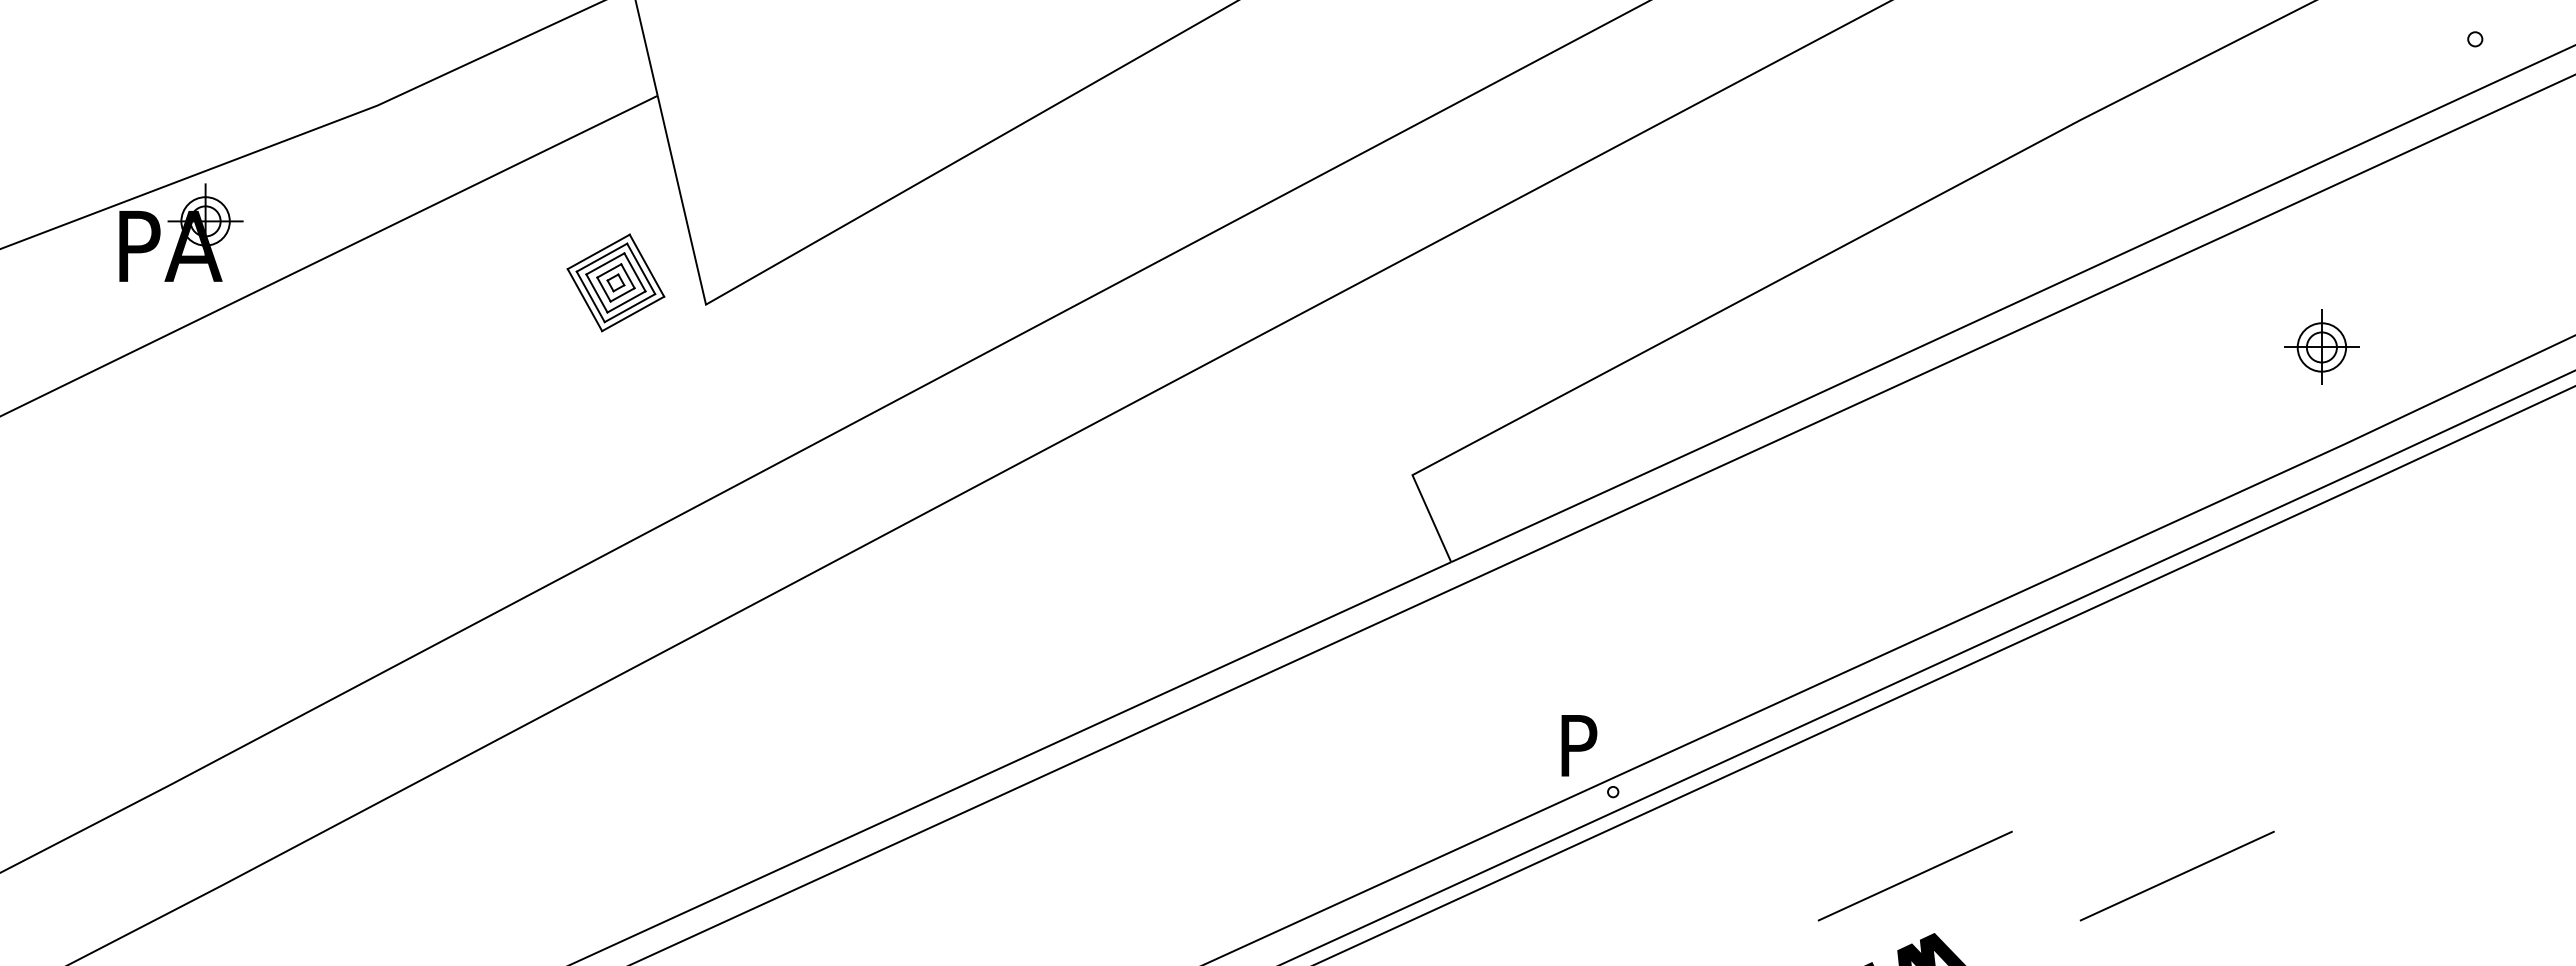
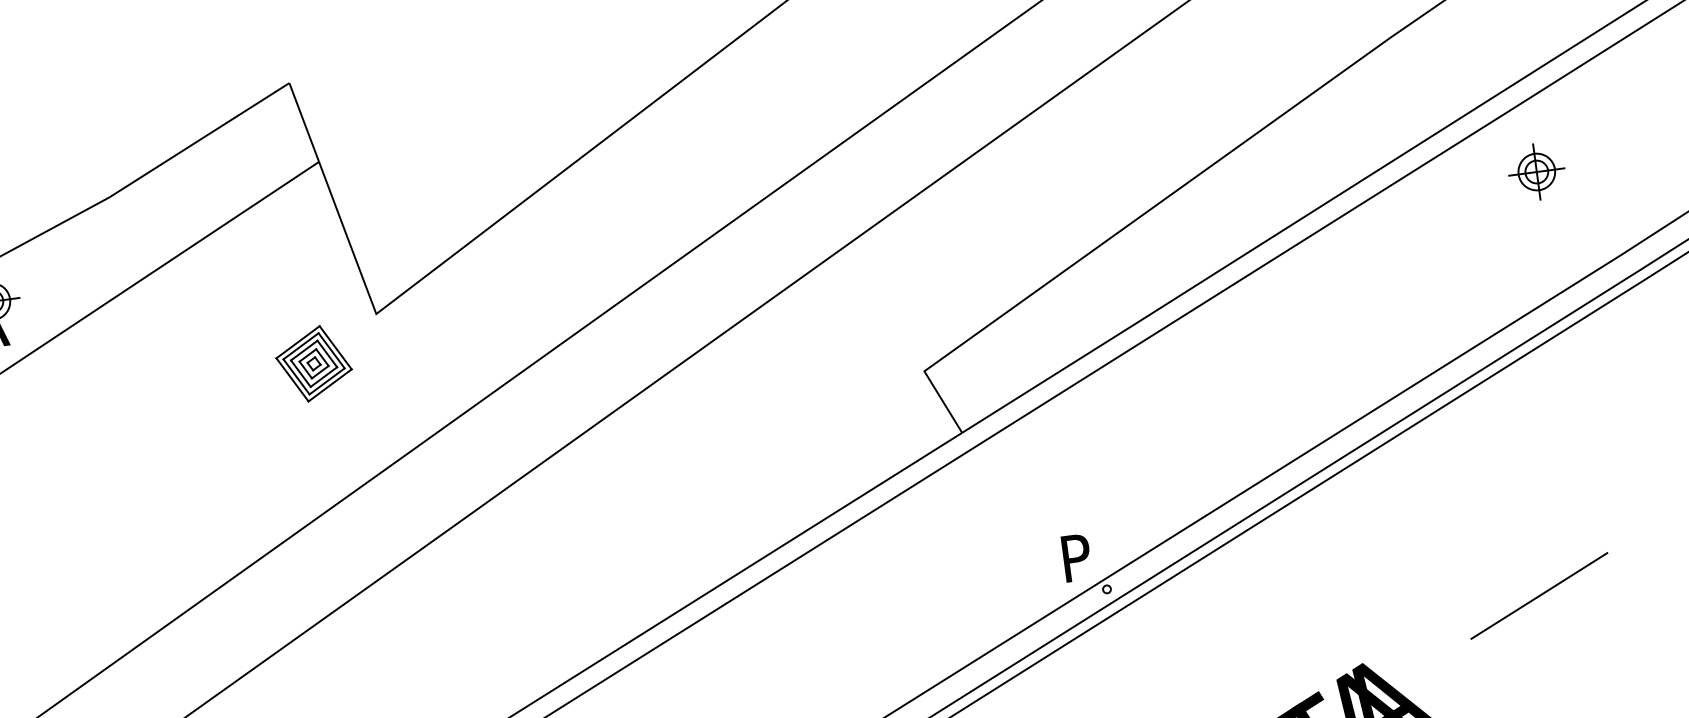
part: (615, 282) -> (313, 363), moved
part: (2321, 346) -> (1536, 171), moved
line: (1914, 875) -> (1341, 621), removed

